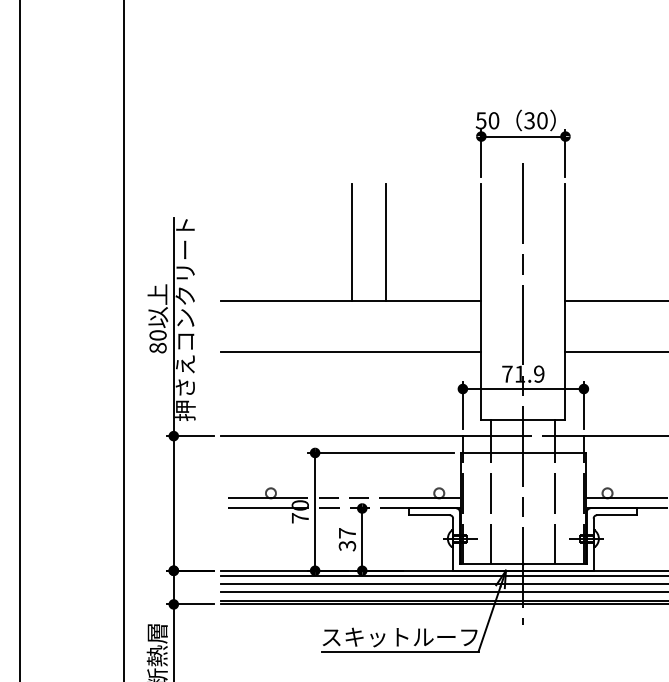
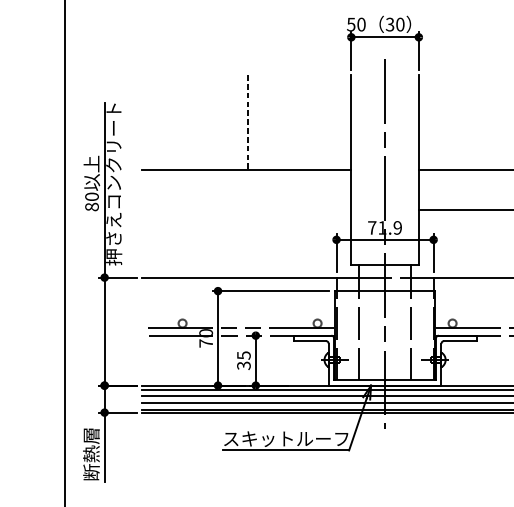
line: (352, 242) -> (247, 122), solid -> dashed
line: (385, 242) -> (274, 122), removed
line: (350, 351) -> (246, 209), removed
text: (347, 533) -> (243, 355), 37 -> 35

